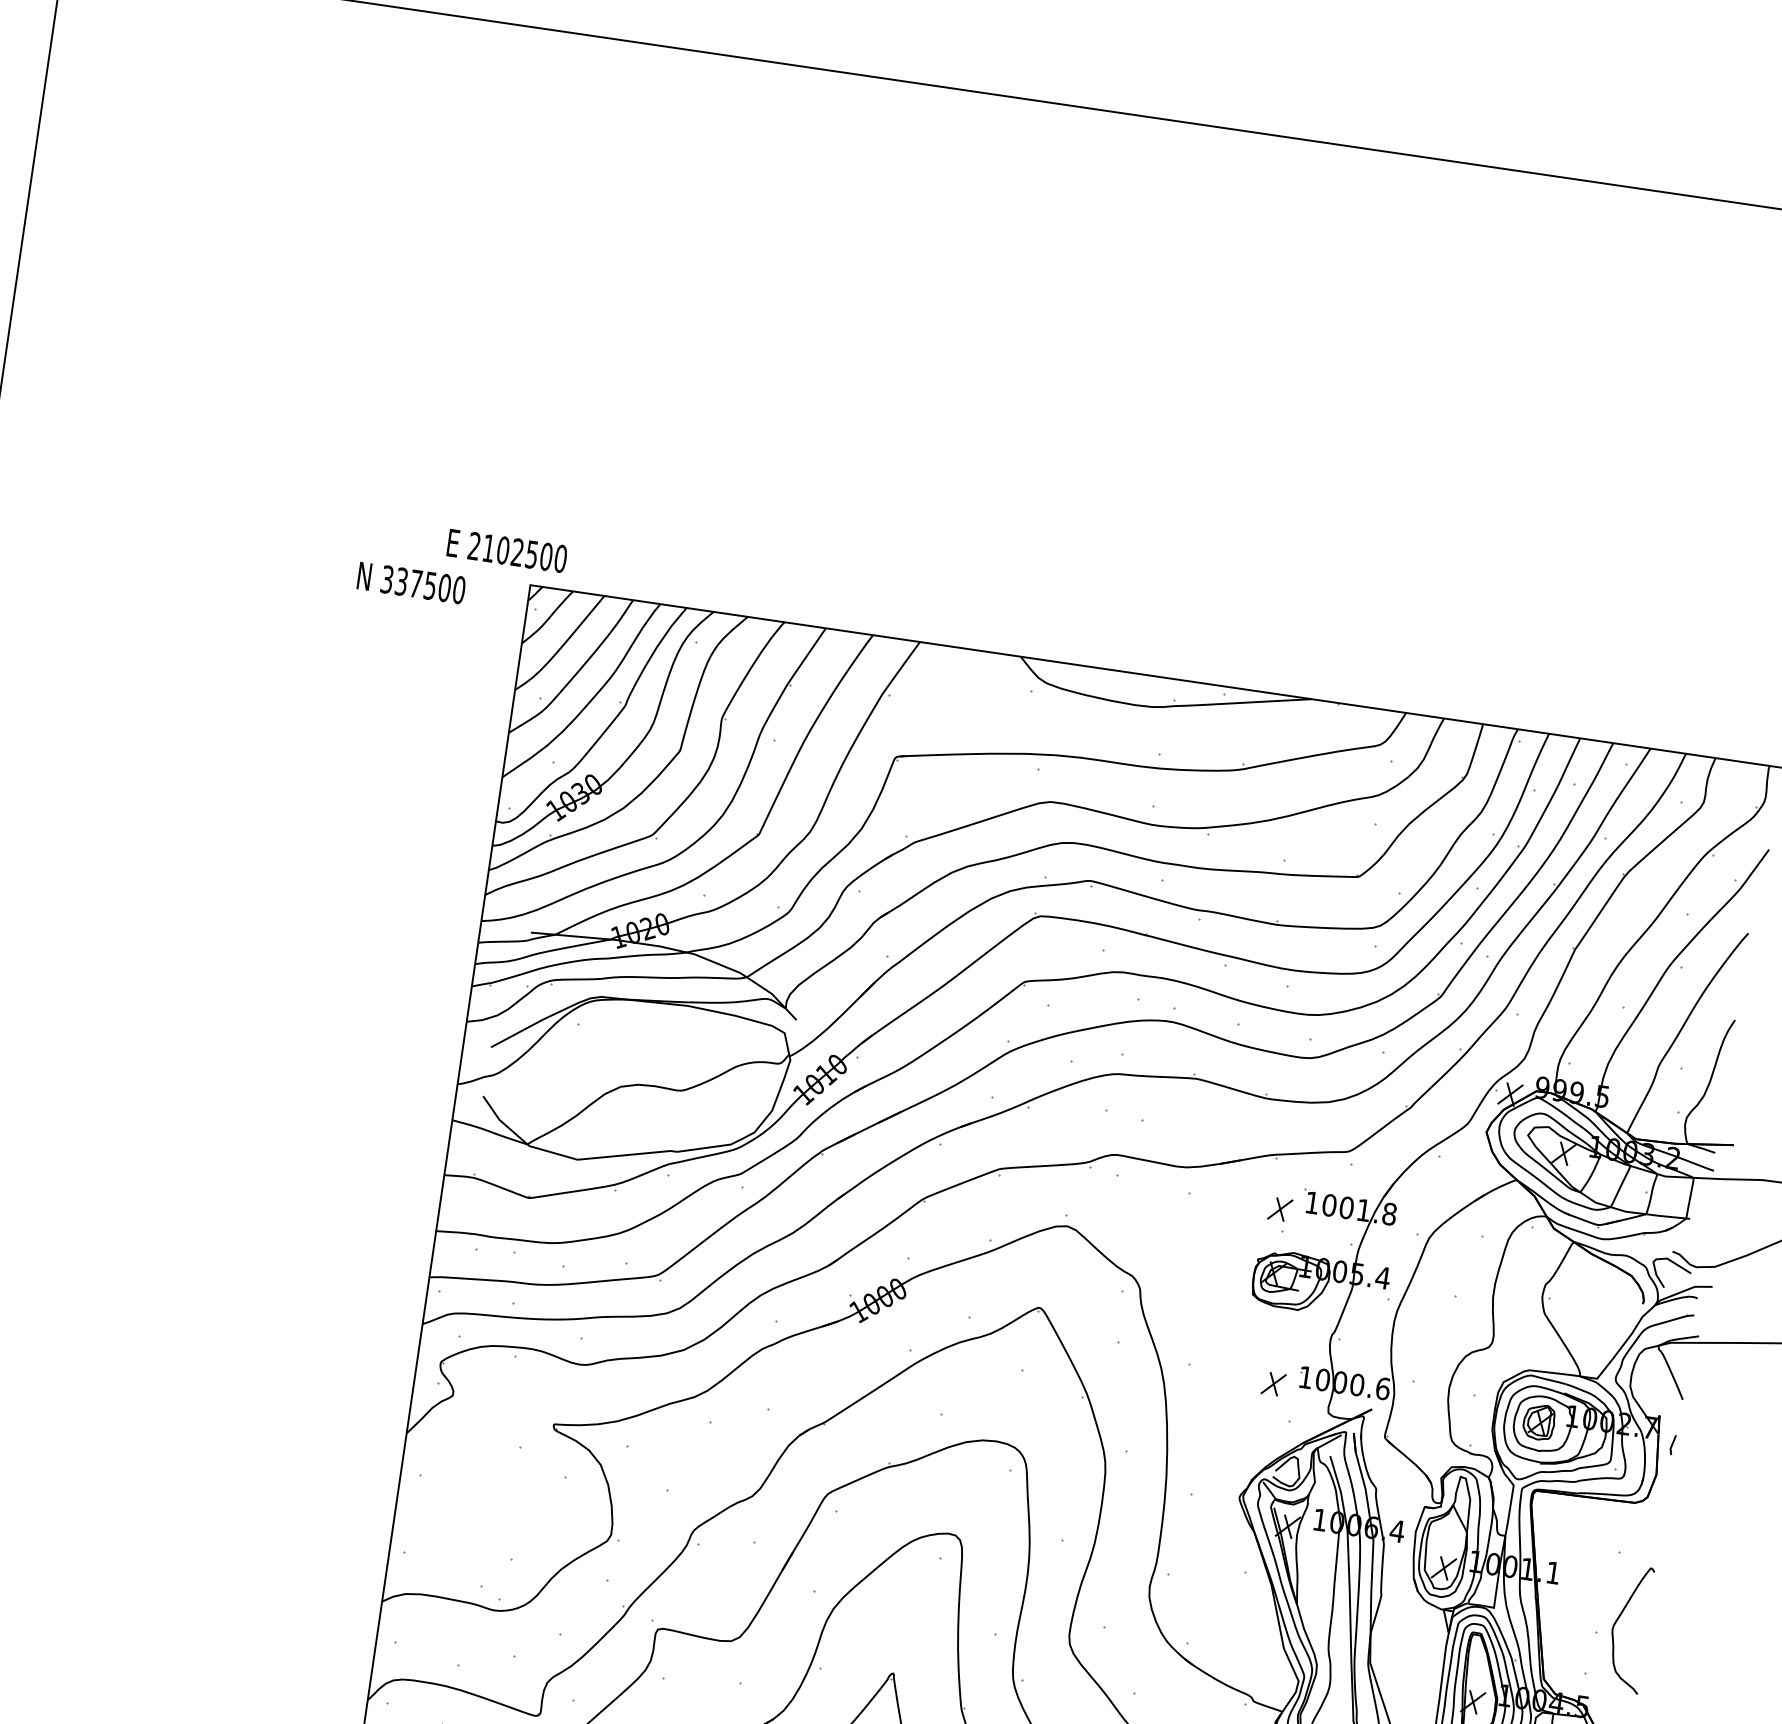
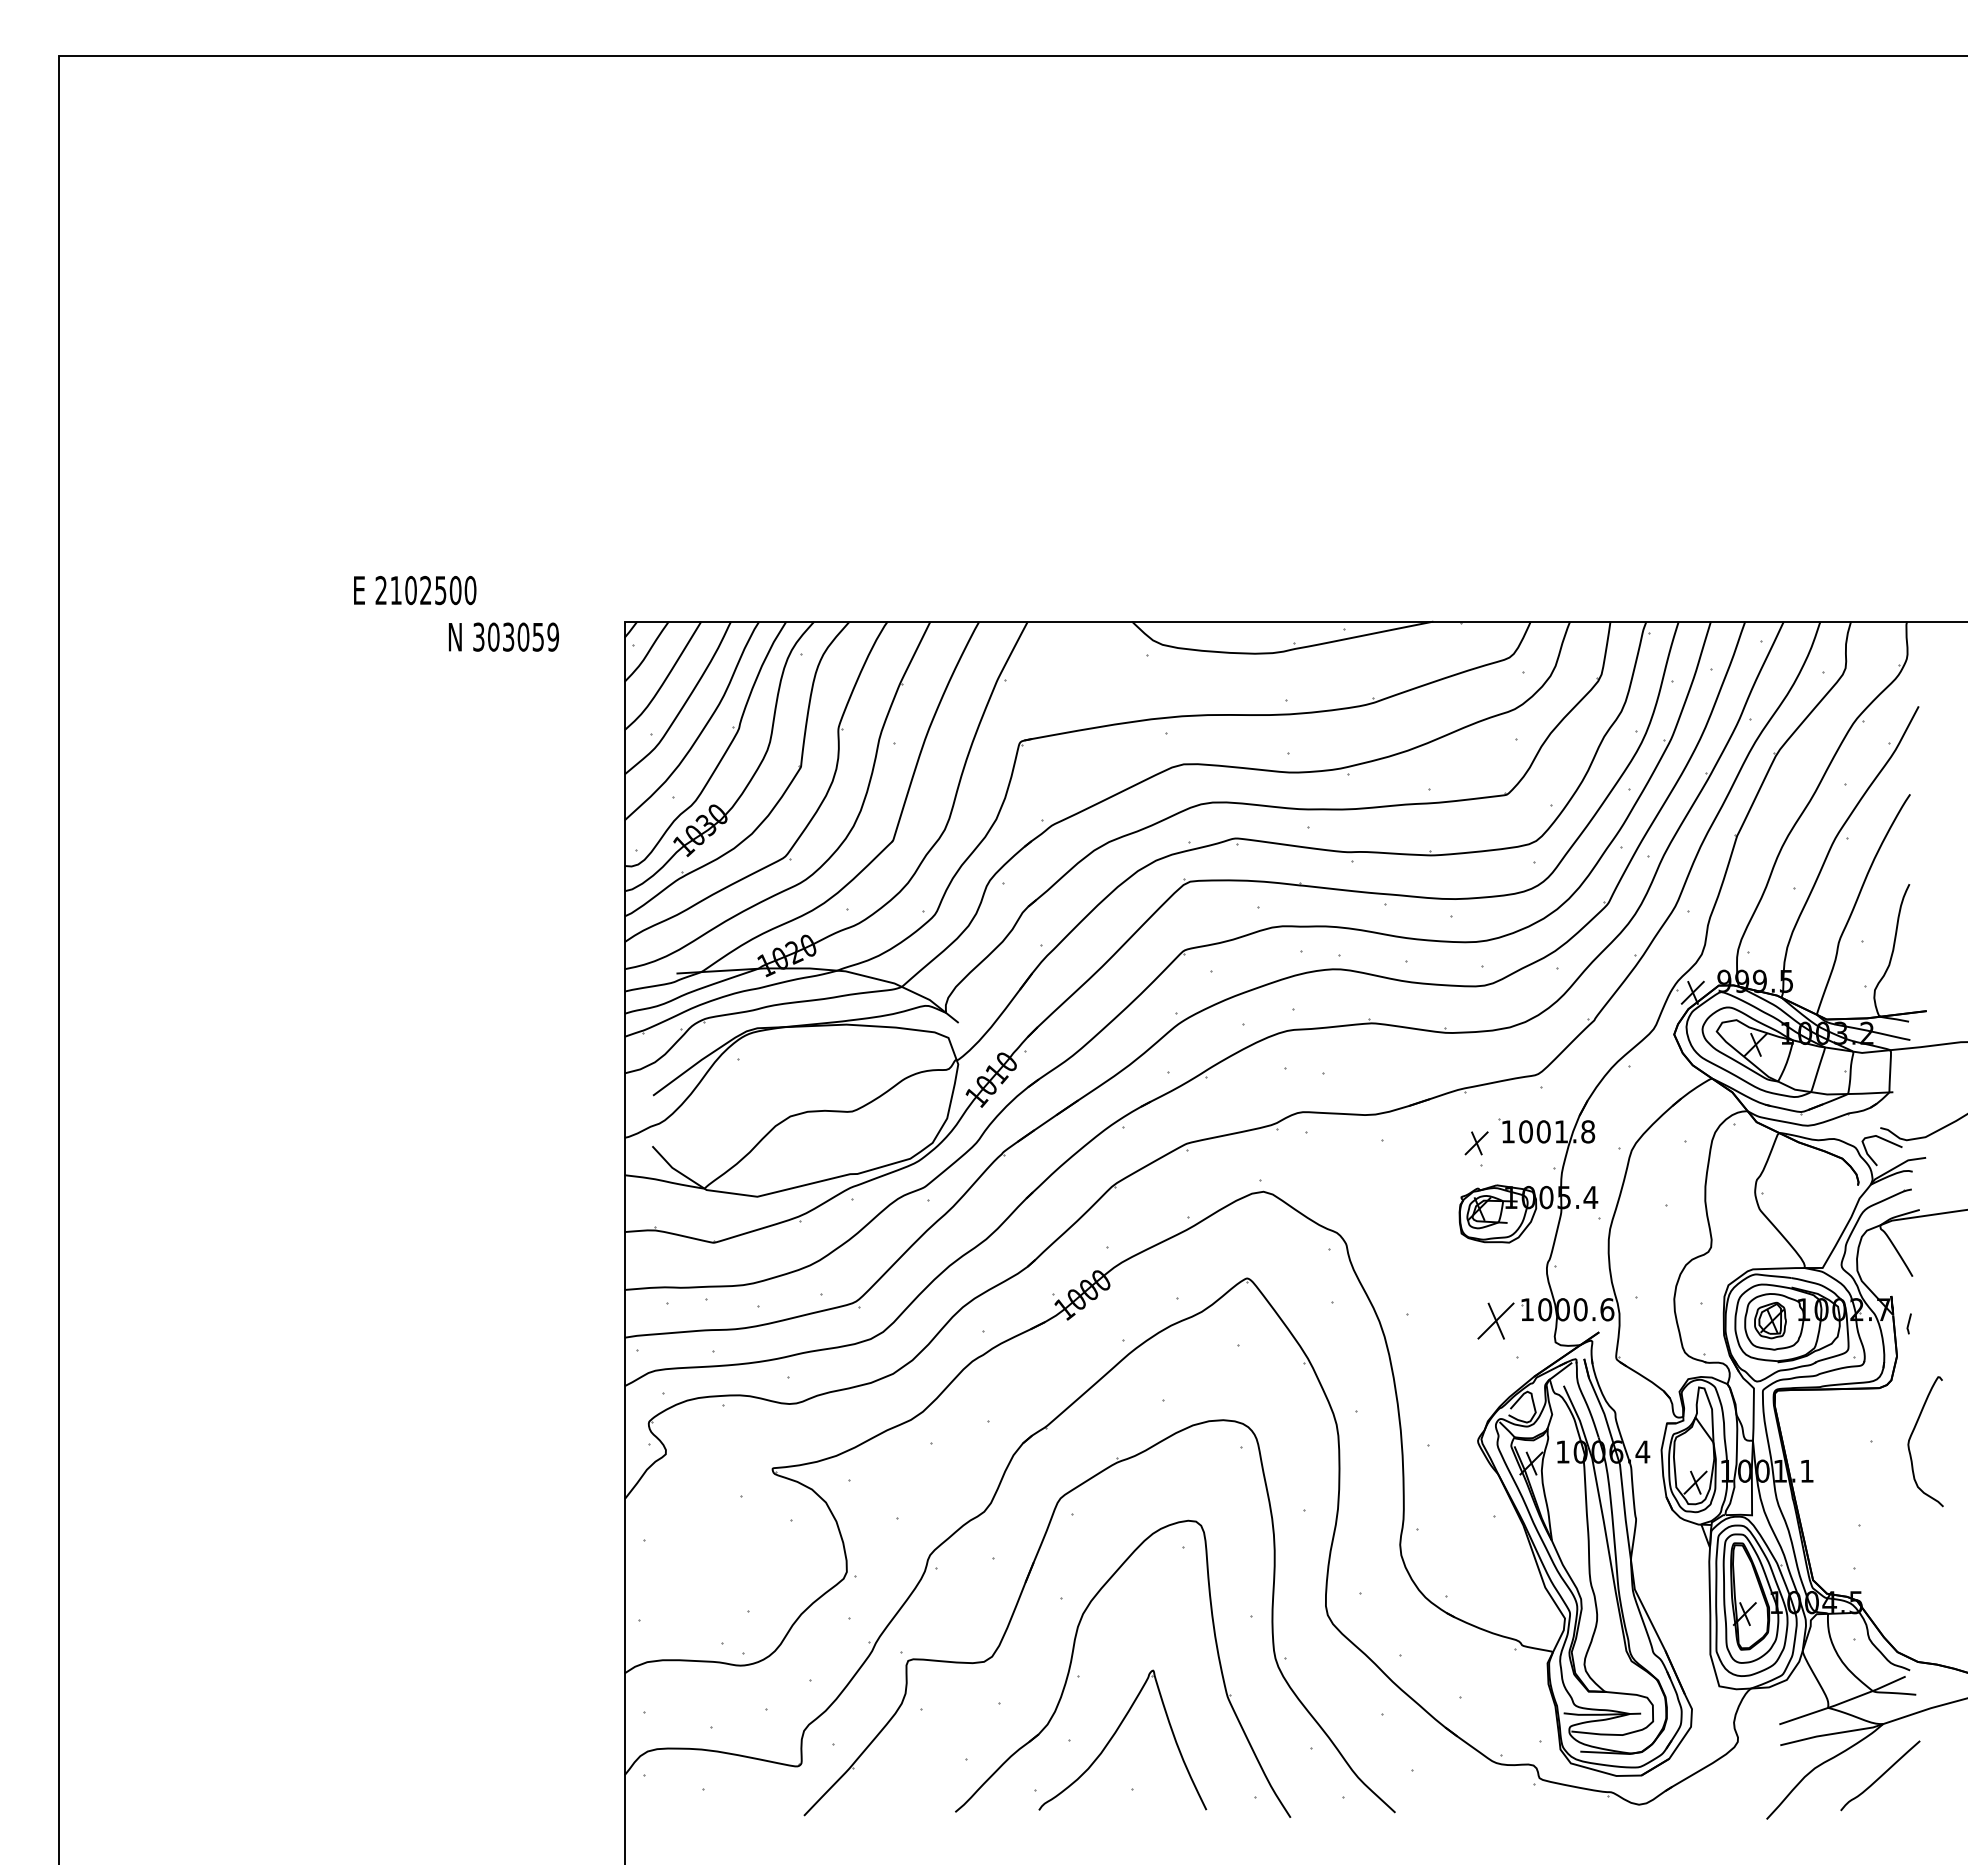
text: (507, 551) -> (415, 590), moved
text: (430, 585) -> (523, 636), 337500 -> 303059
part: (1273, 1384) -> (1495, 1321), size x1.6
curve: (1617, 1621) -> (1912, 1435), moved

